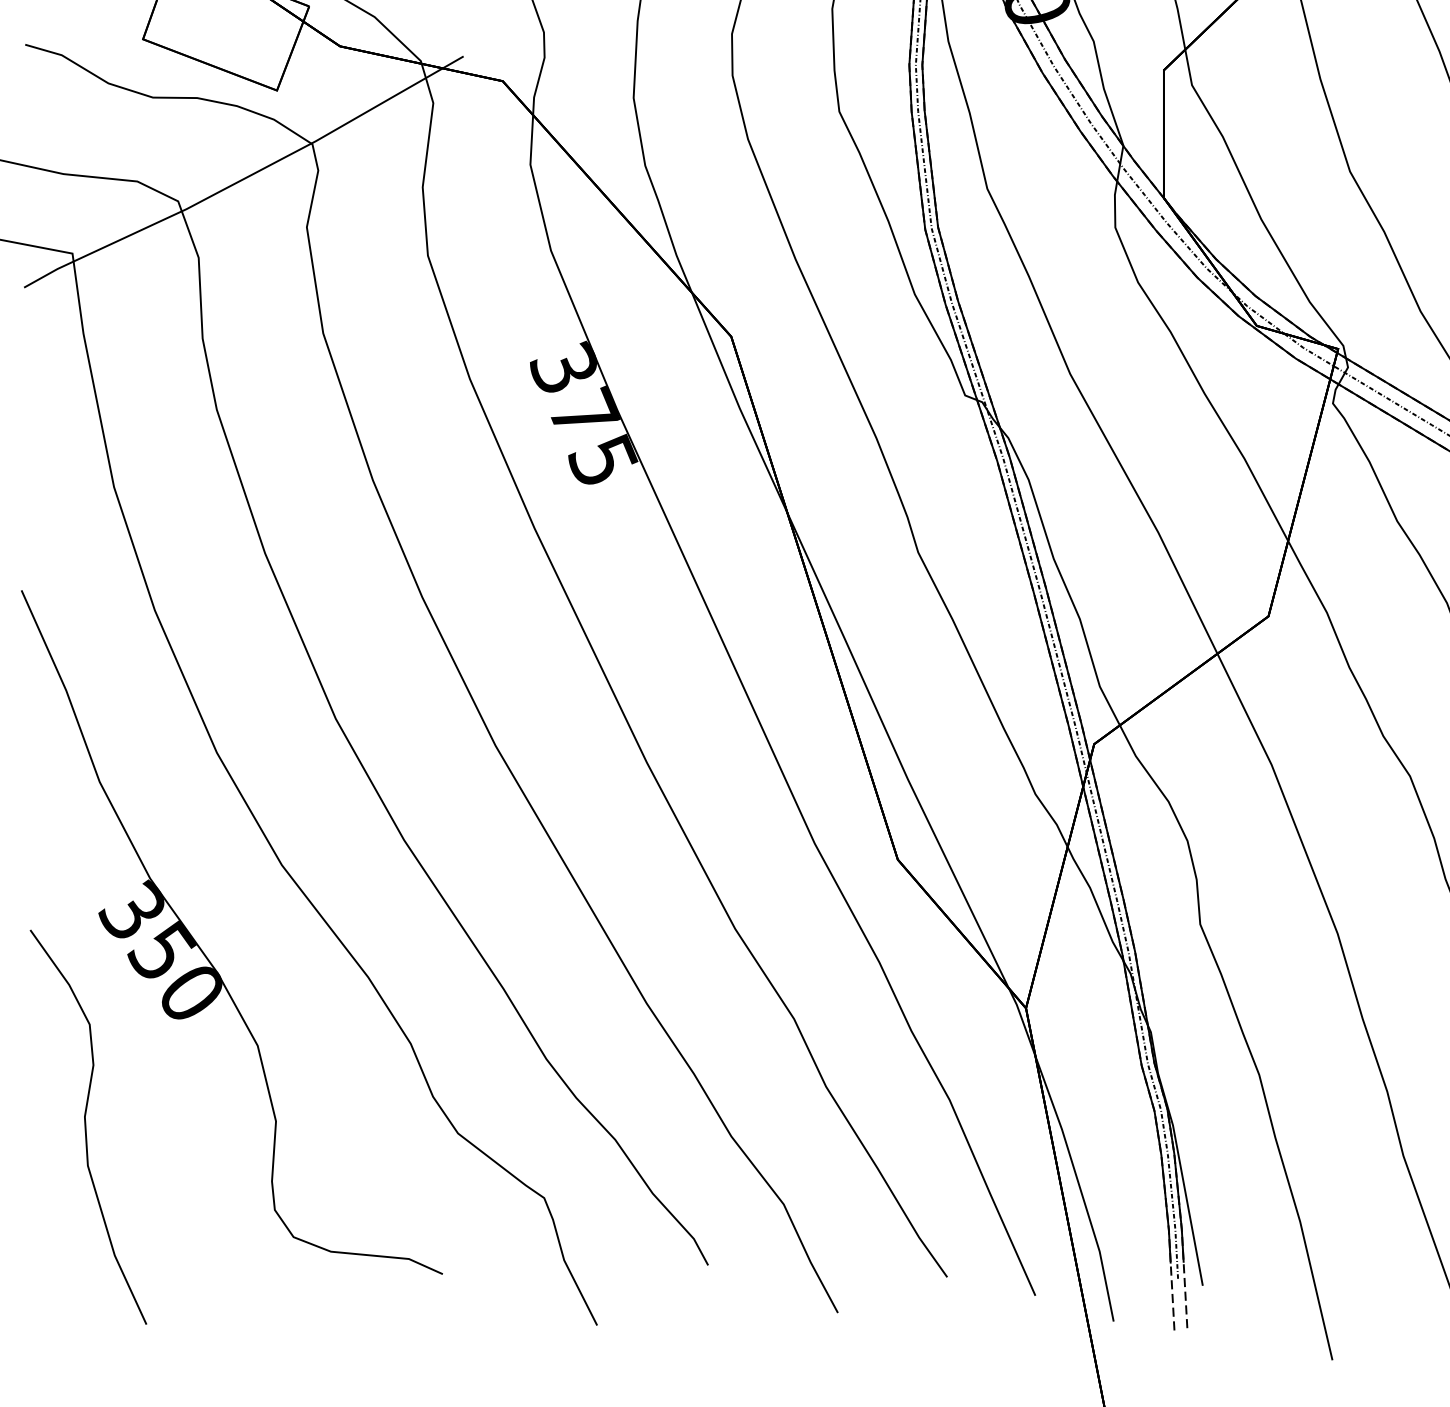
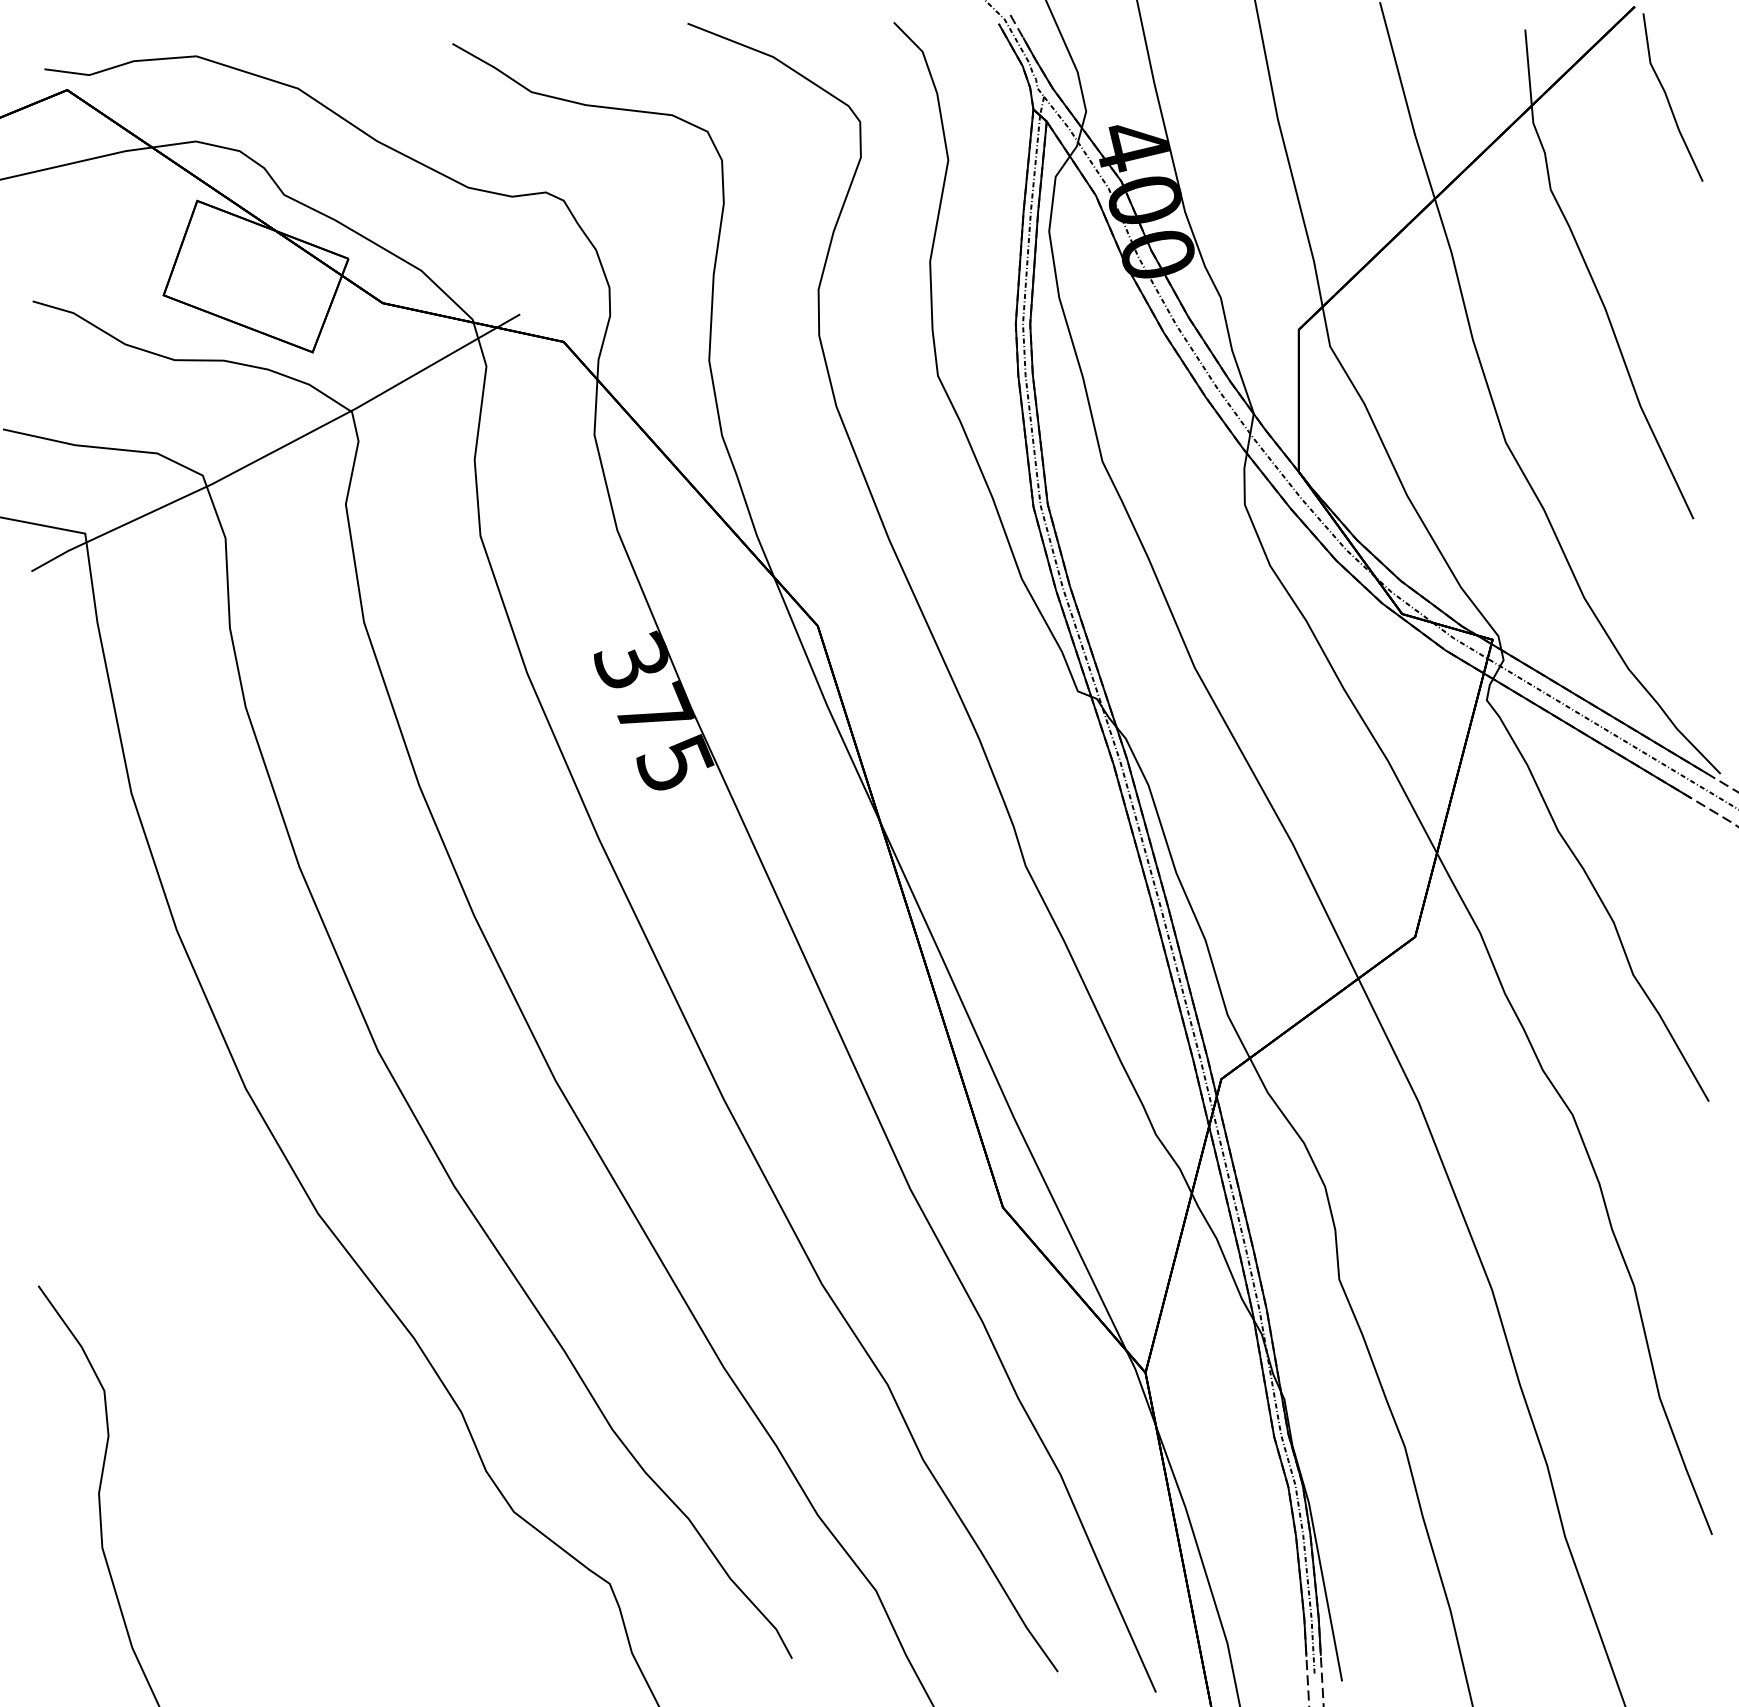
part: (204, 952) -> (231, 1310), removed

